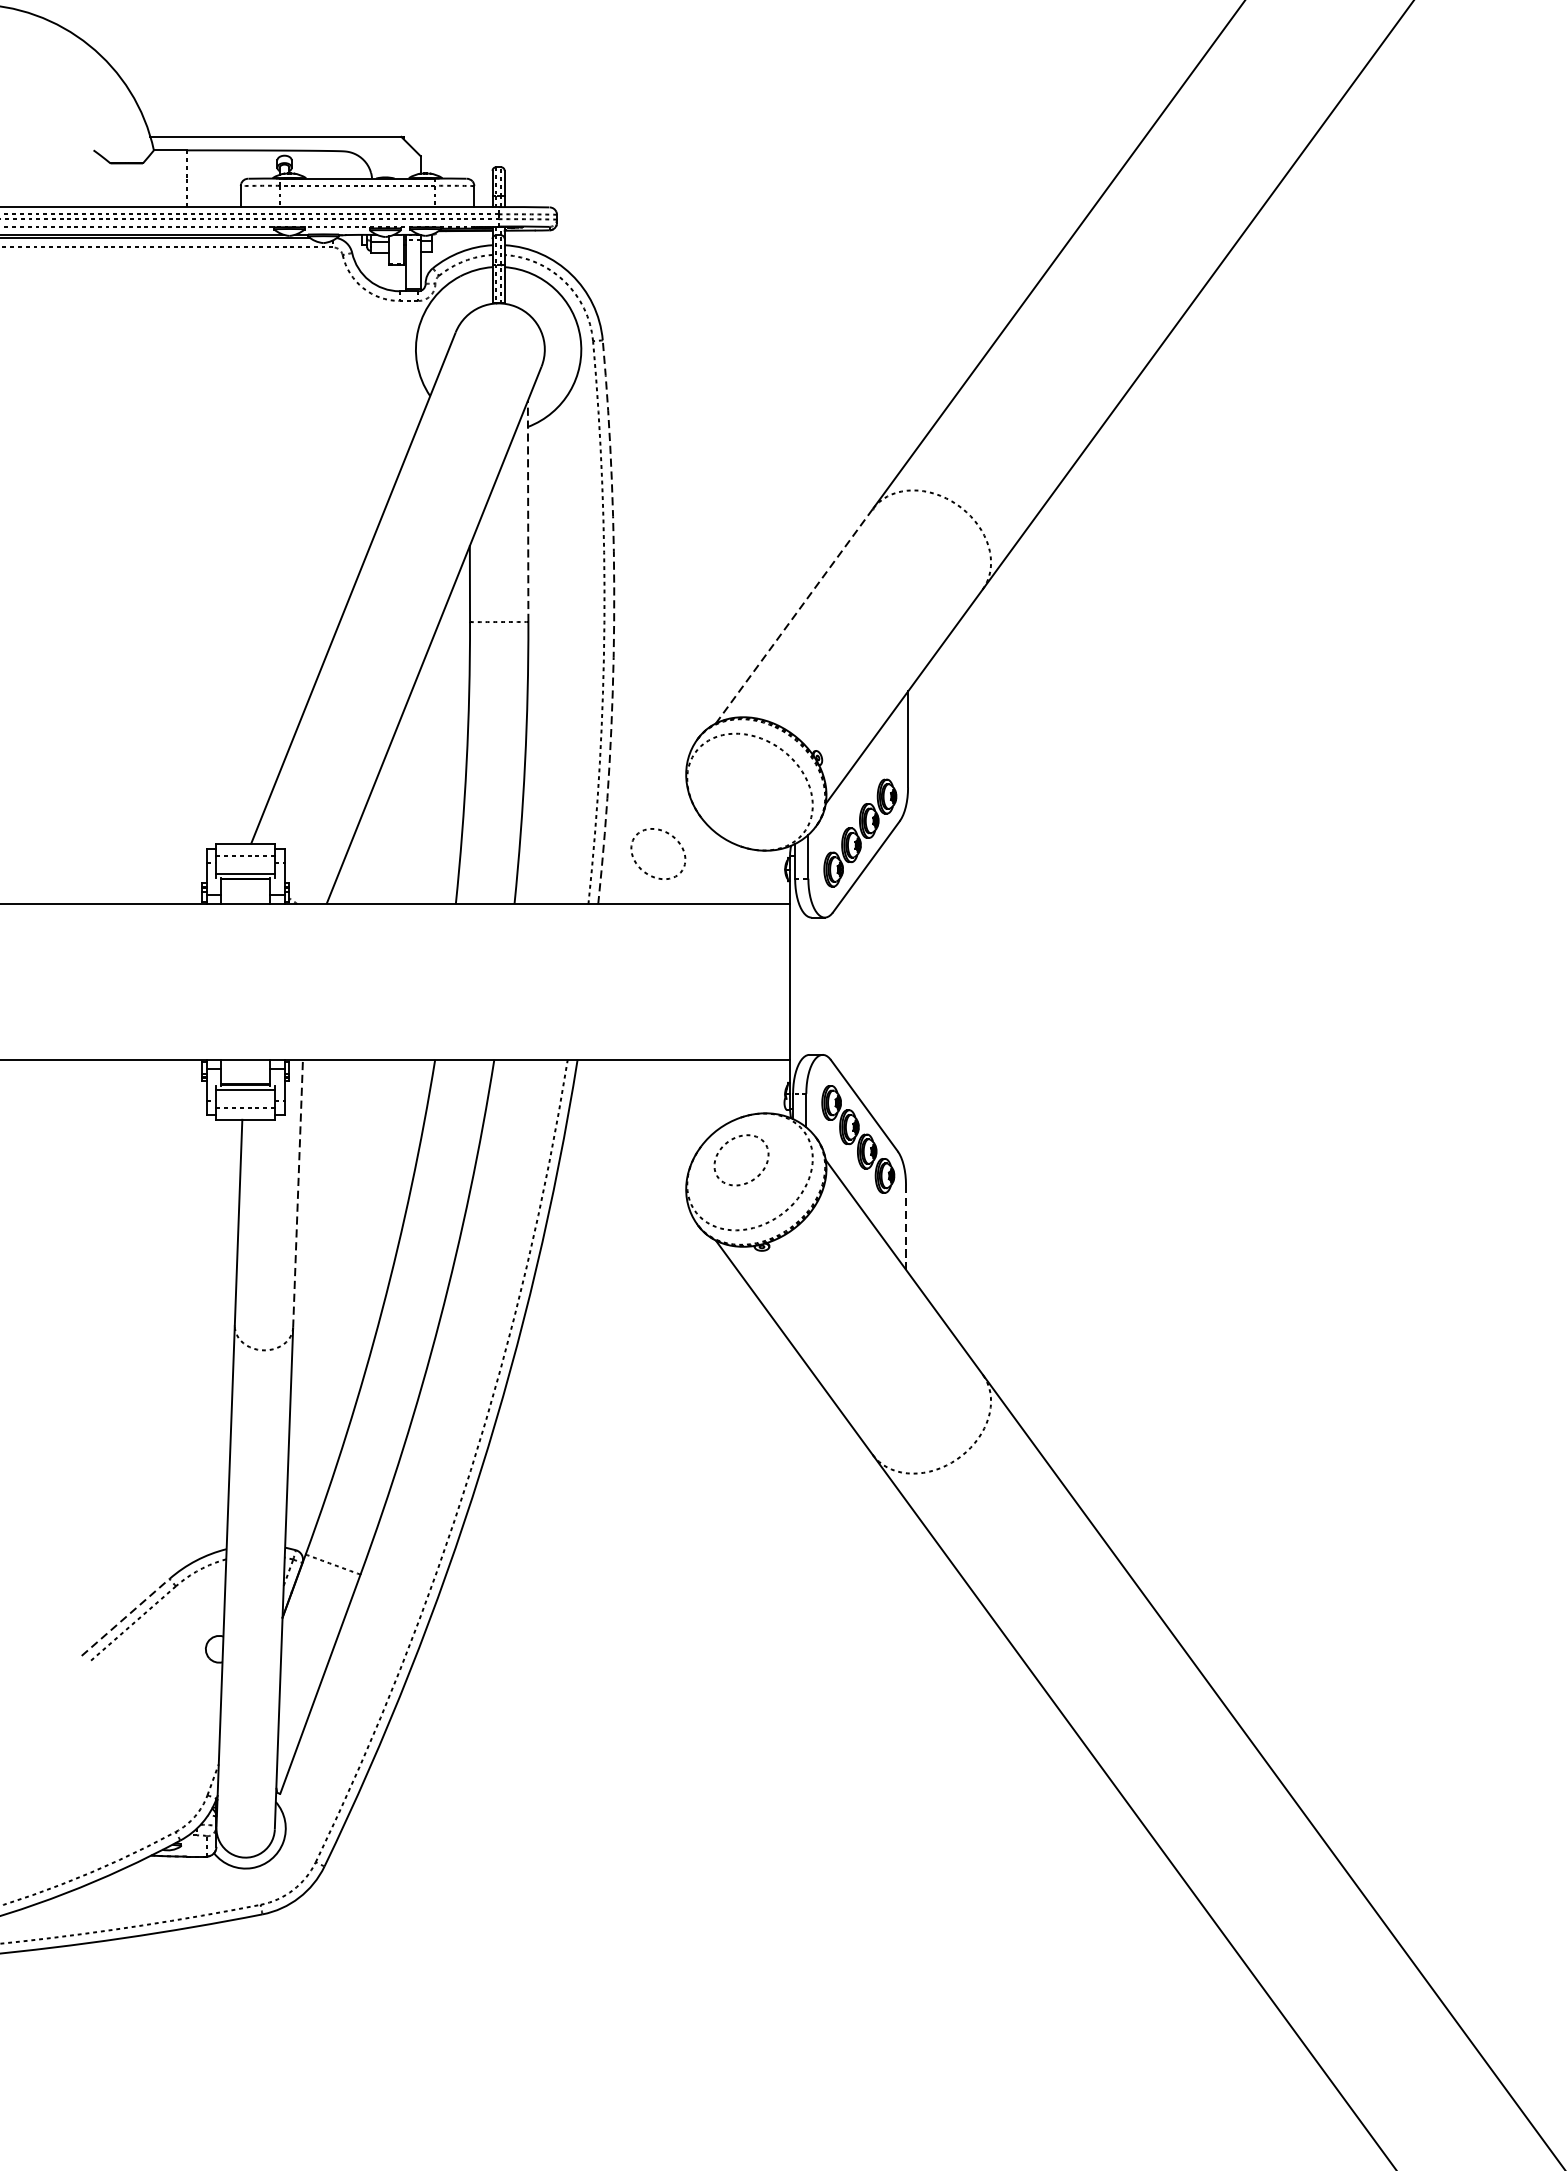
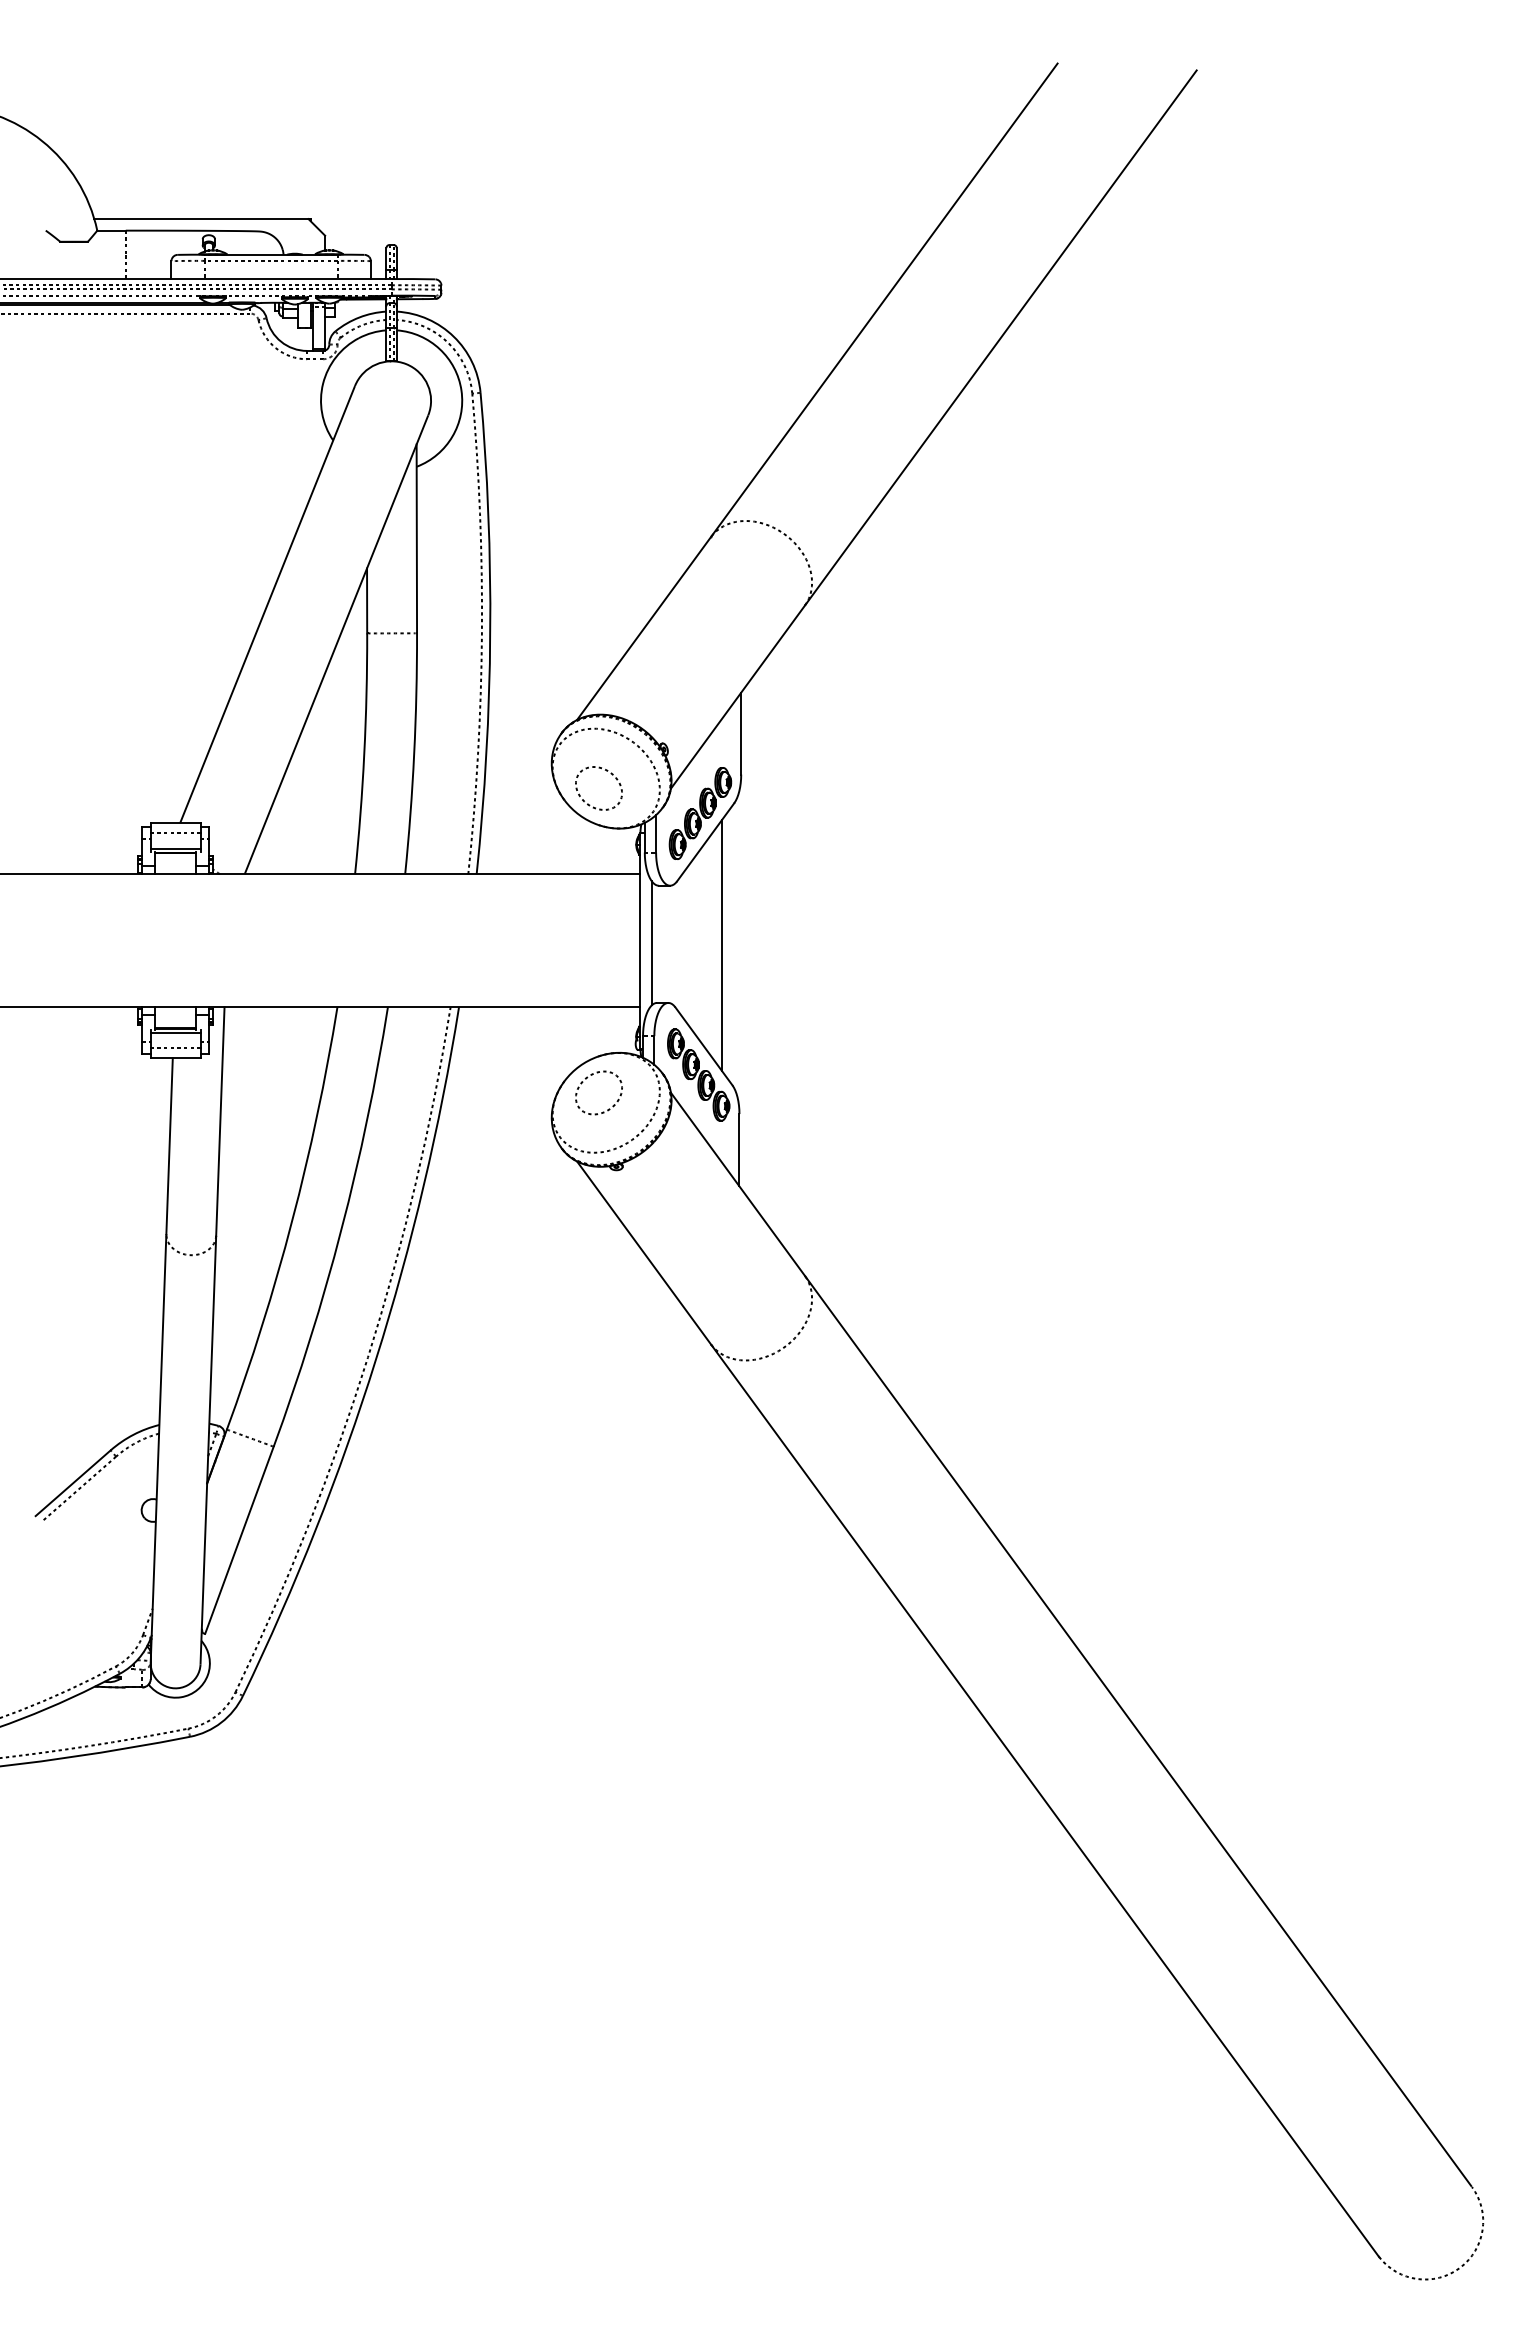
line: (527, 510) -> (416, 538), dashed -> solid
line: (793, 616) -> (643, 628), dashed -> solid
arc: (614, 622) -> (490, 633), dashed -> solid
part: (646, 871) -> (588, 803), moved
line: (802, 985) -> (651, 943), added
line: (884, 987) -> (721, 945), added
line: (298, 1193) -> (220, 1121), dashed -> solid
line: (906, 1227) -> (739, 1150), dashed -> solid
line: (126, 1617) -> (73, 1483), dashed -> solid

